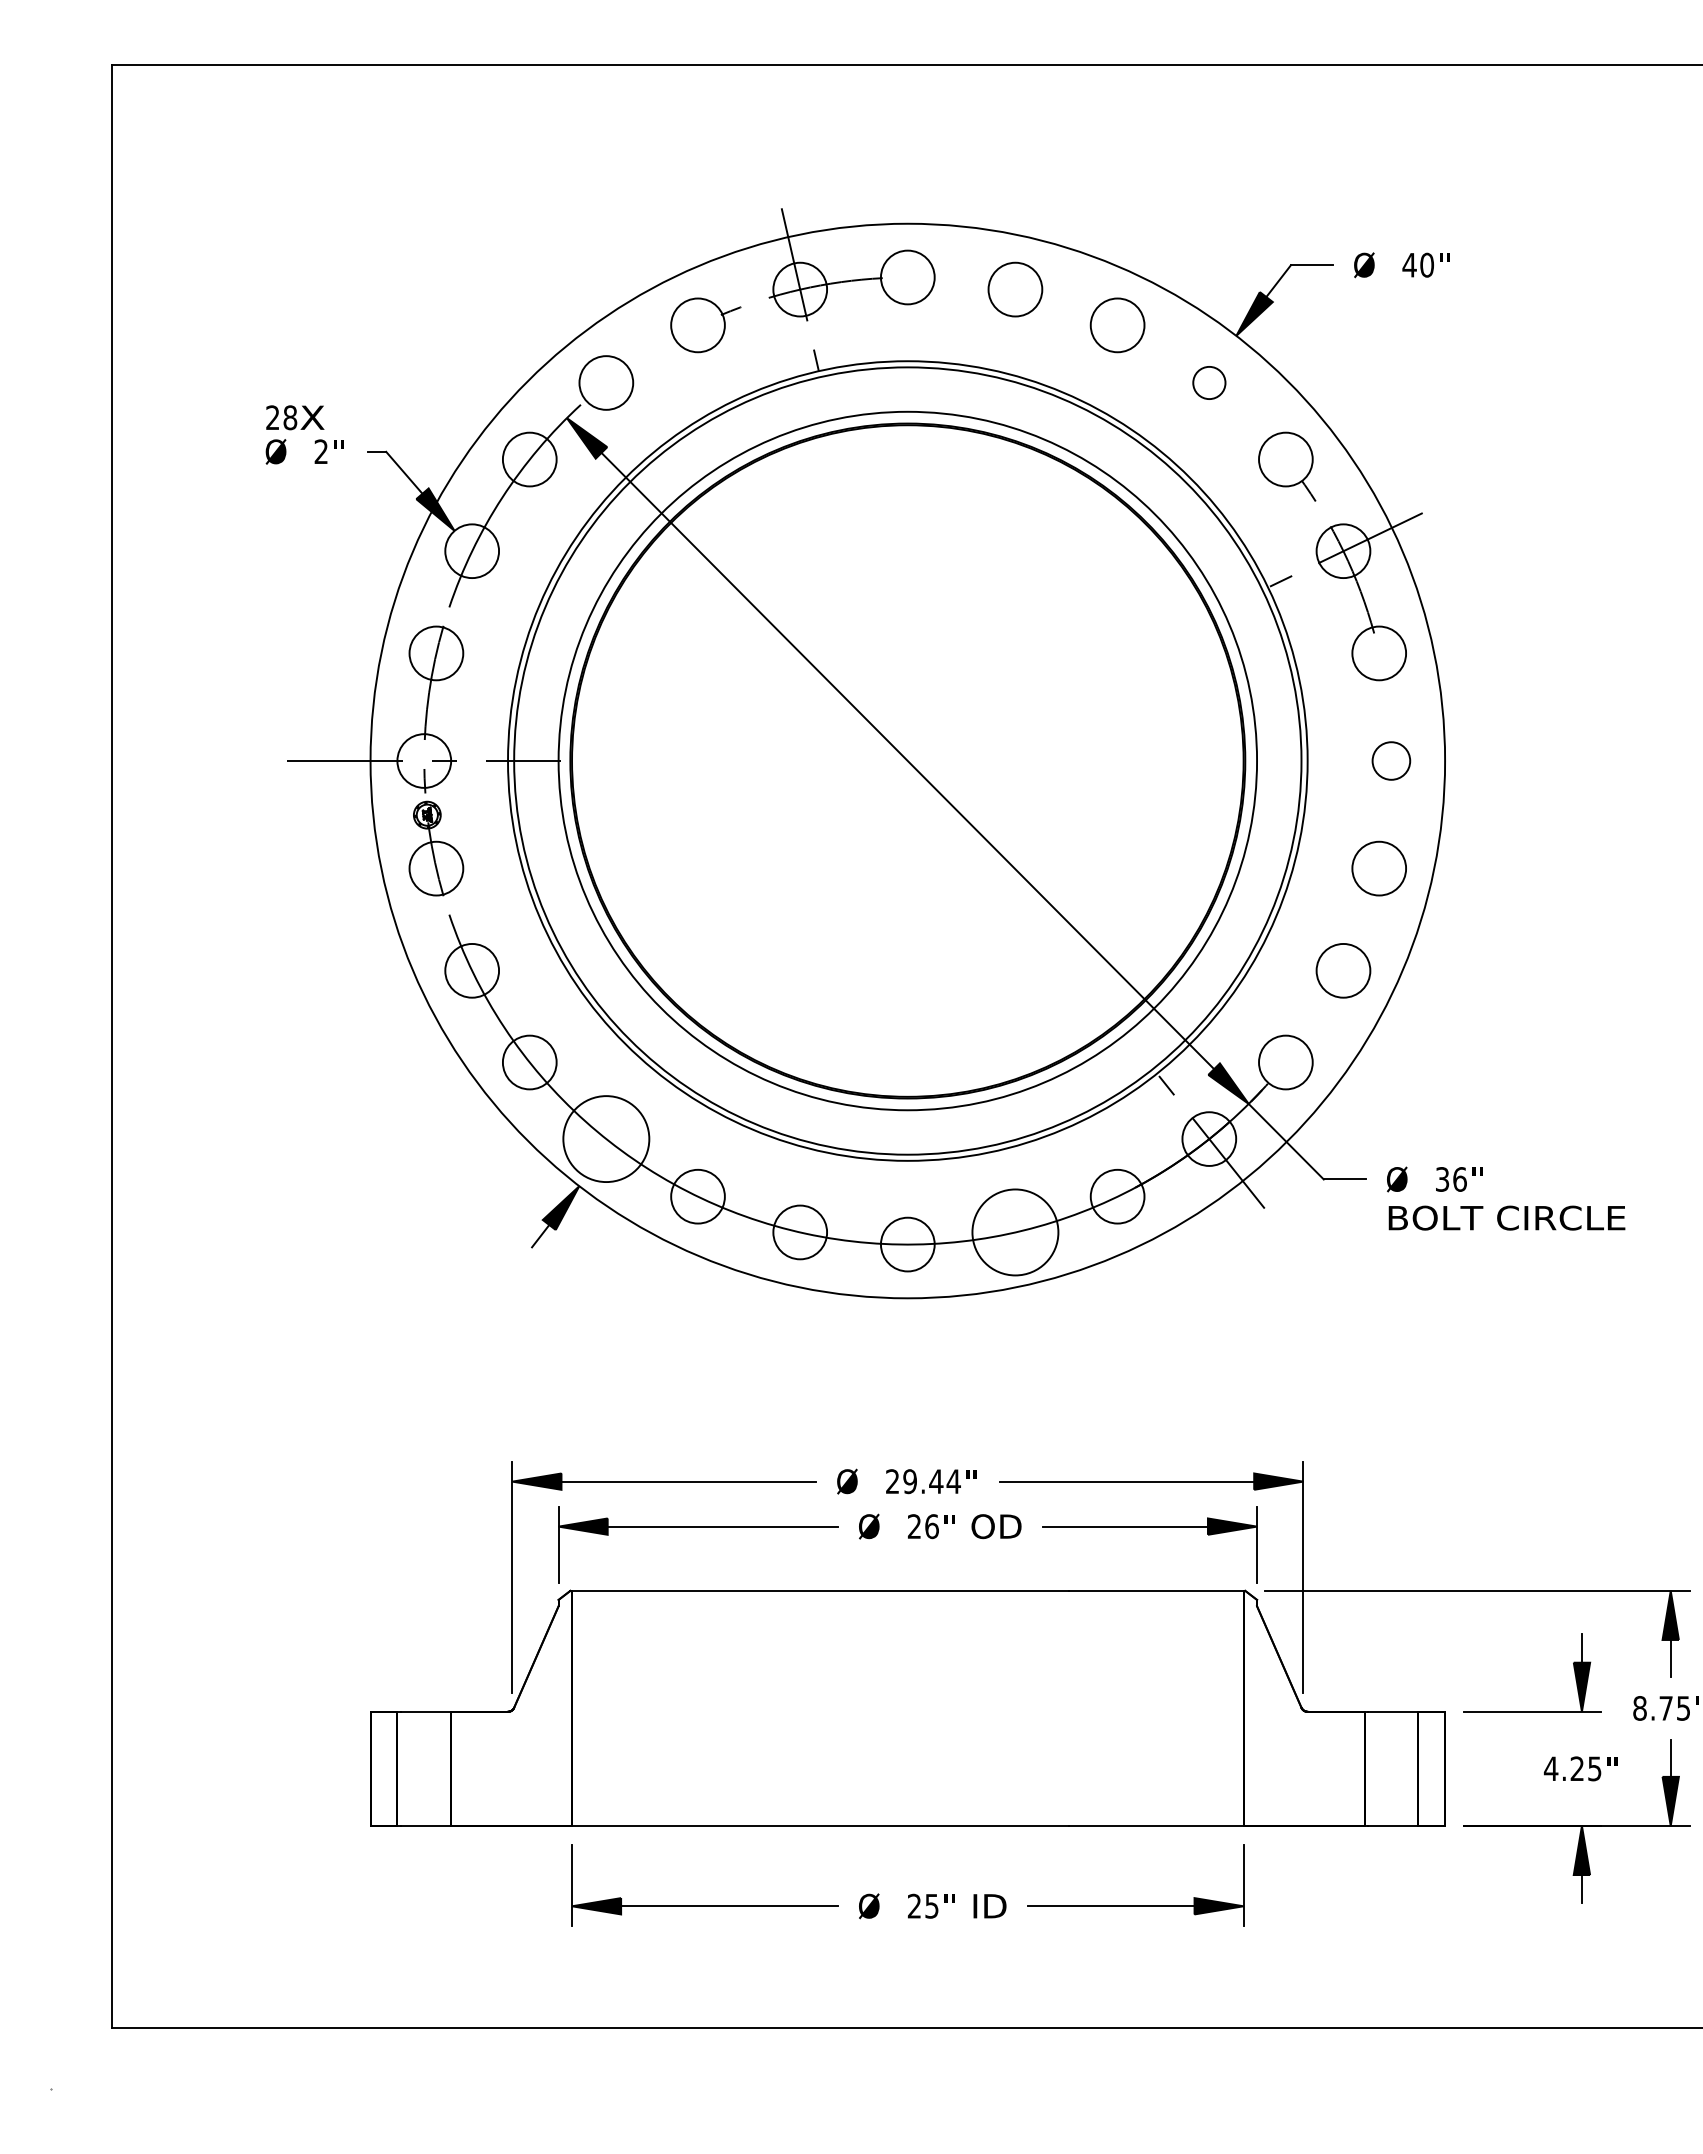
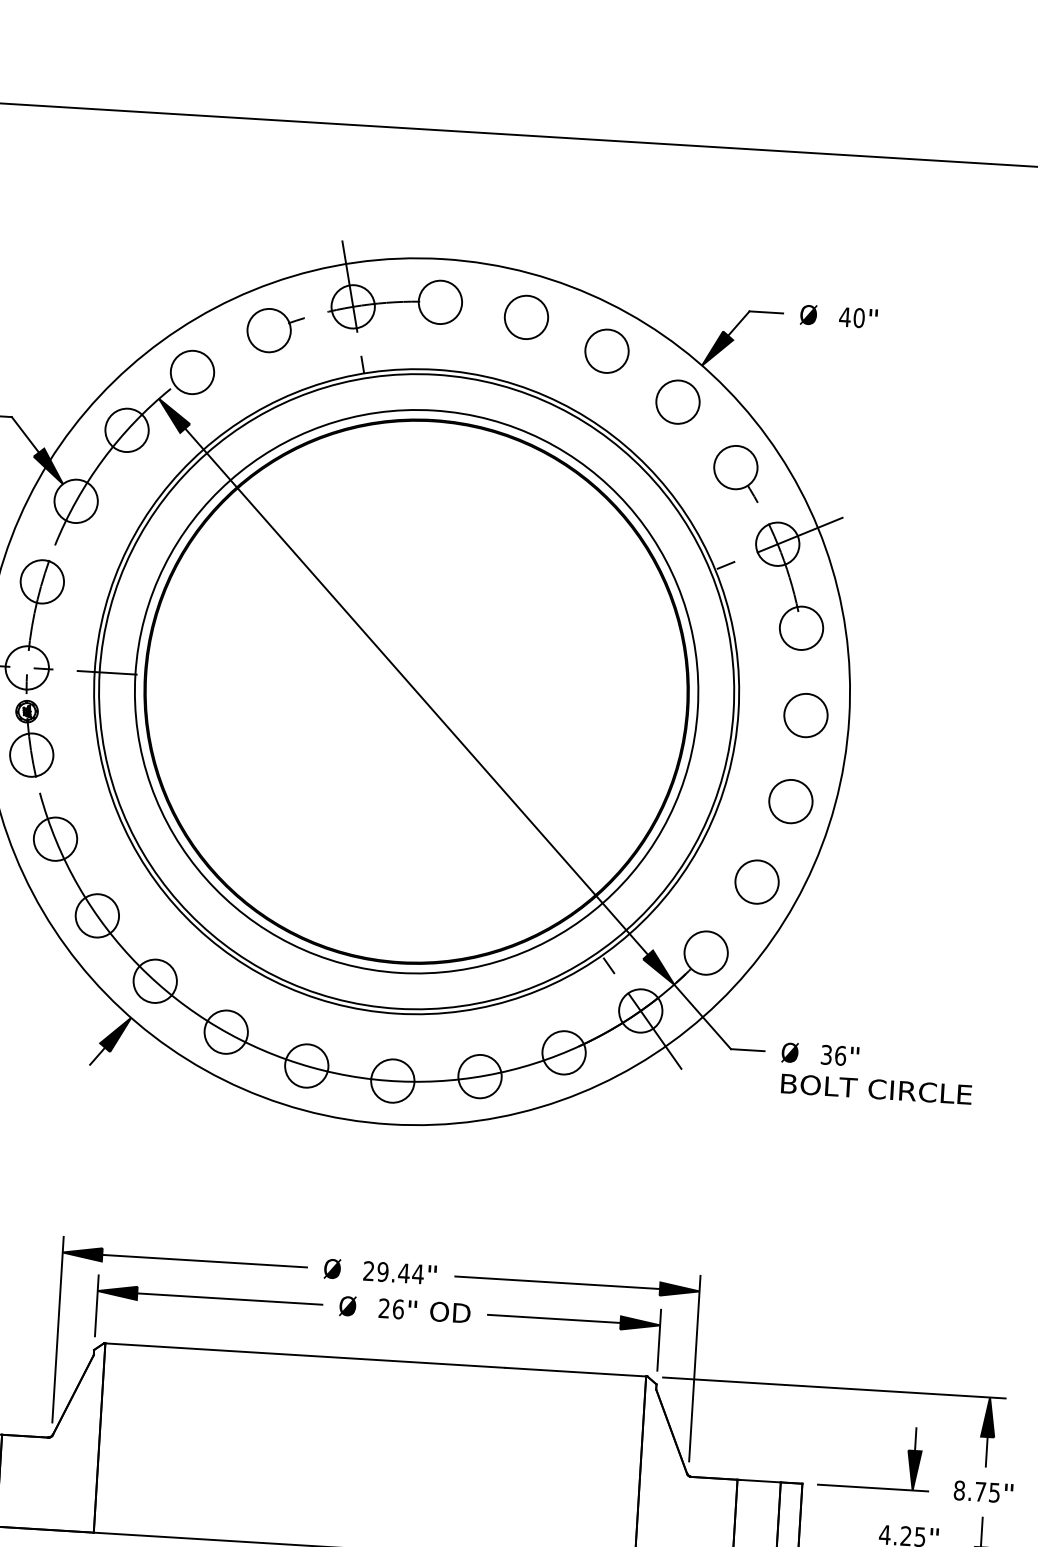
circle: (1209, 382) -> (678, 401), size x1.67
circle: (1391, 760) -> (806, 715), size x1.43
circle: (606, 1138) -> (155, 980), size x0.62
circle: (1015, 1232) -> (480, 1076), size x0.62

